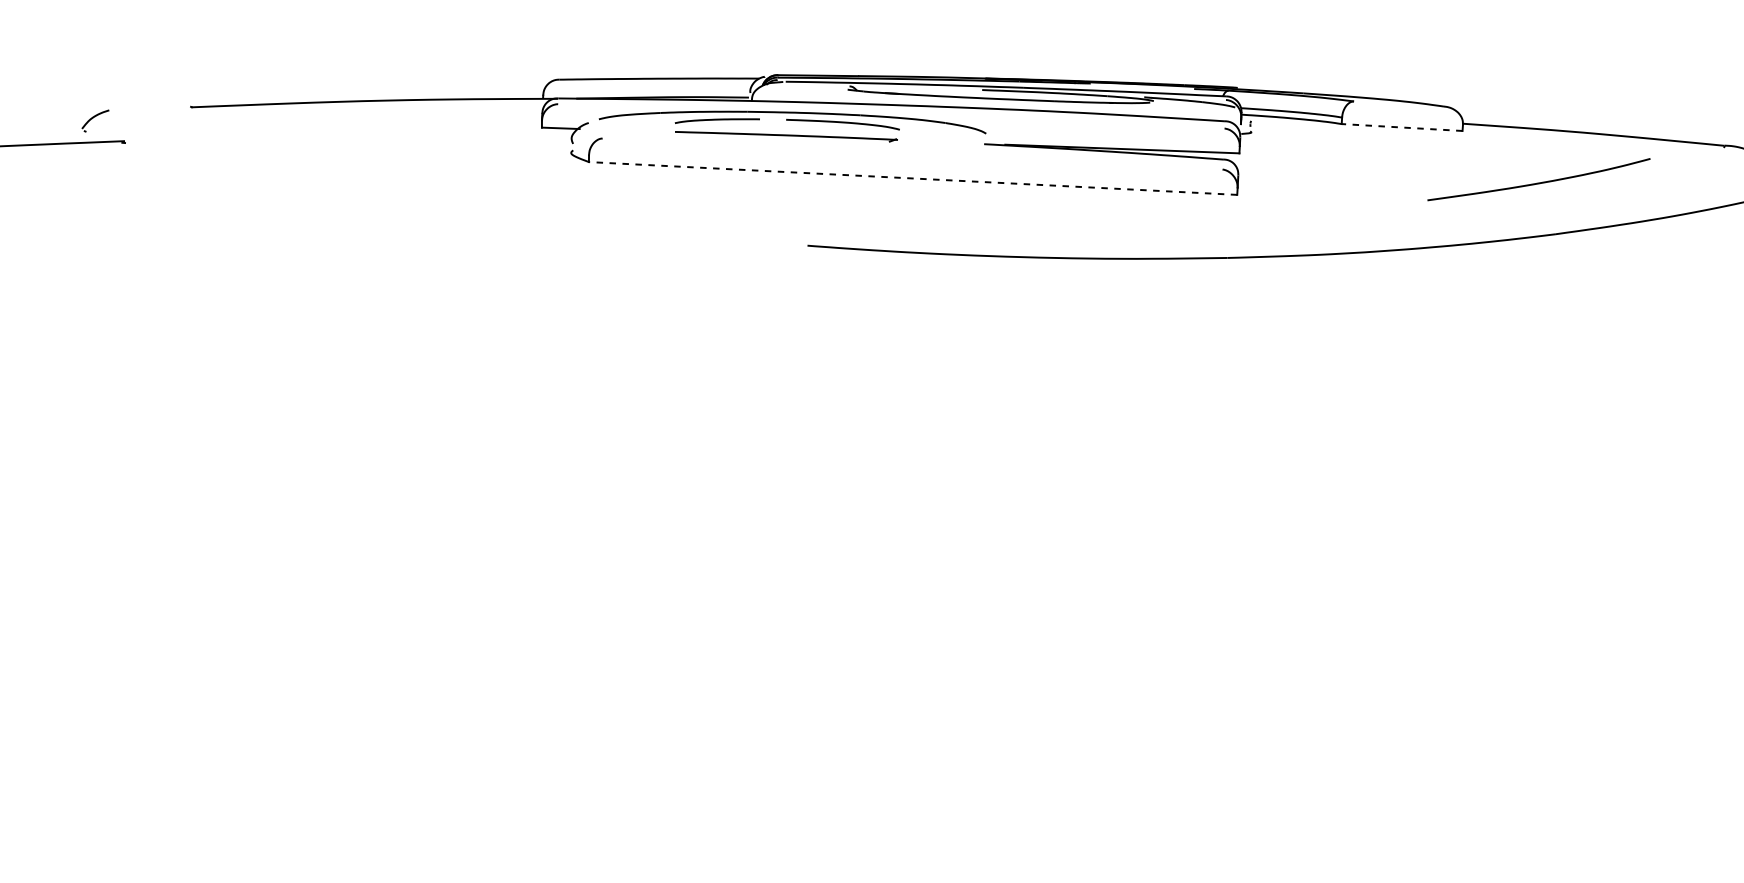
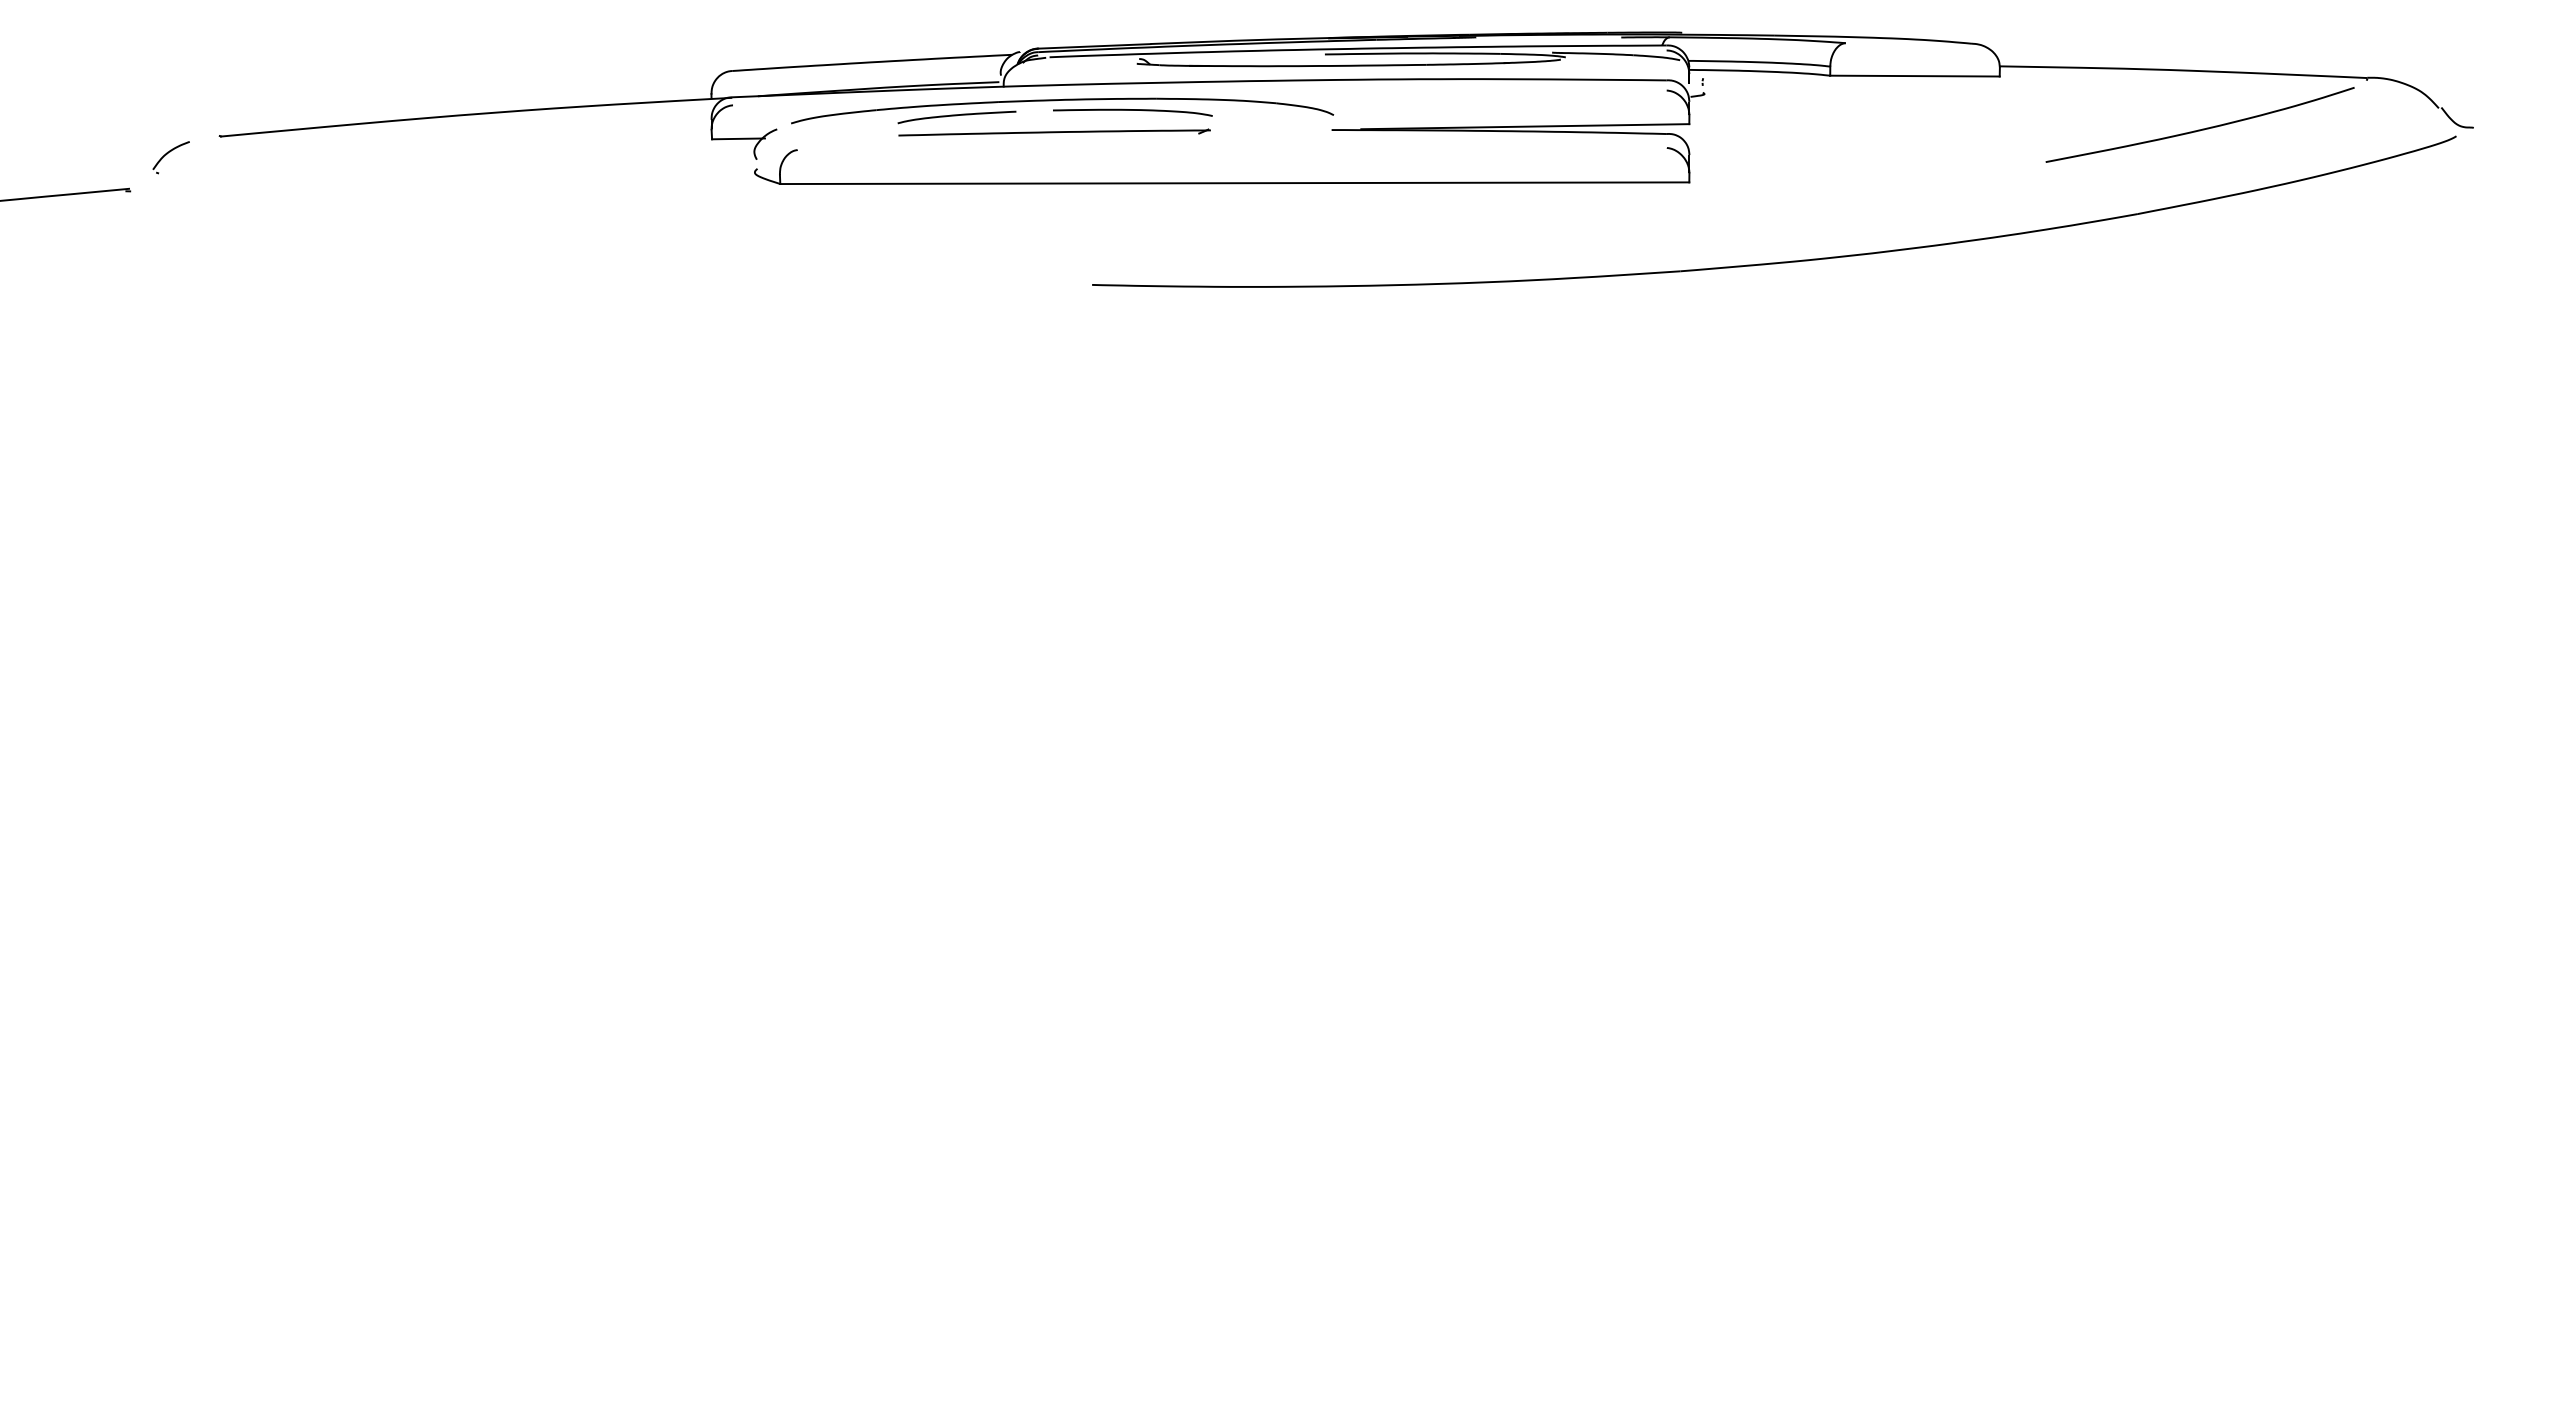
part: (94, 120) -> (170, 157), moved
line: (1401, 127) -> (1914, 76), dashed -> solid
line: (912, 178) -> (1234, 183), dashed -> solid
curve: (1540, 182) -> (2202, 128), moved

